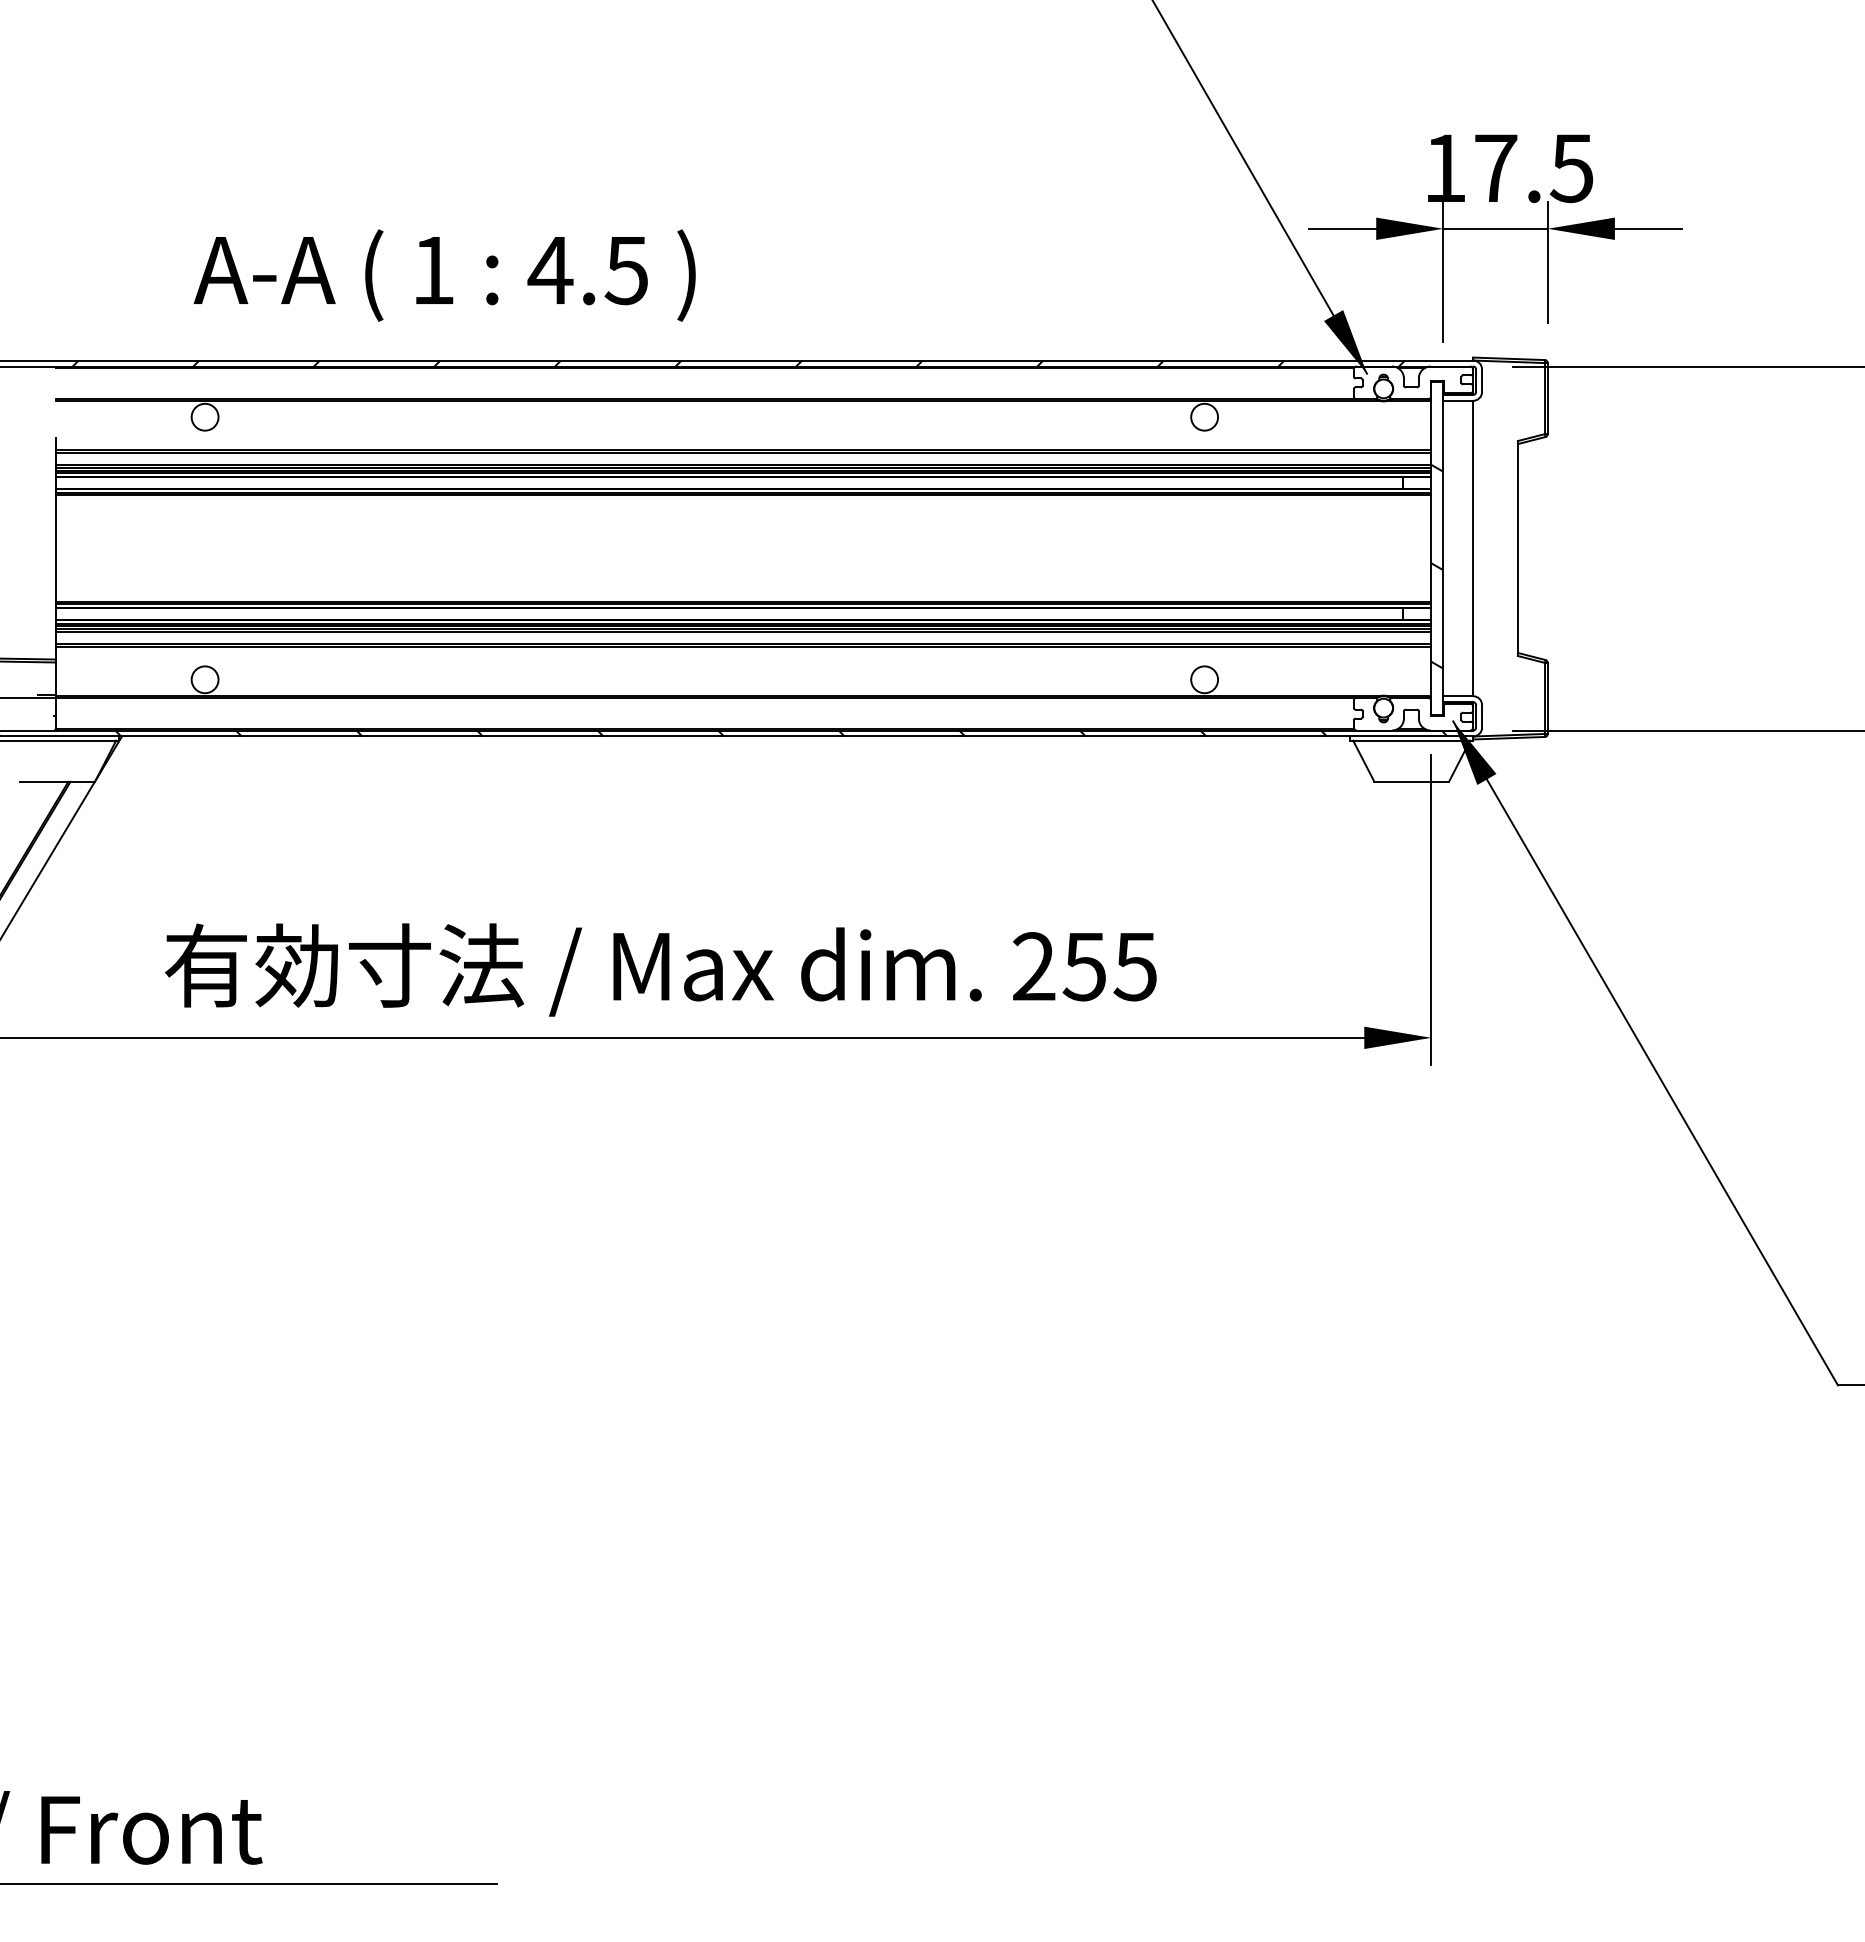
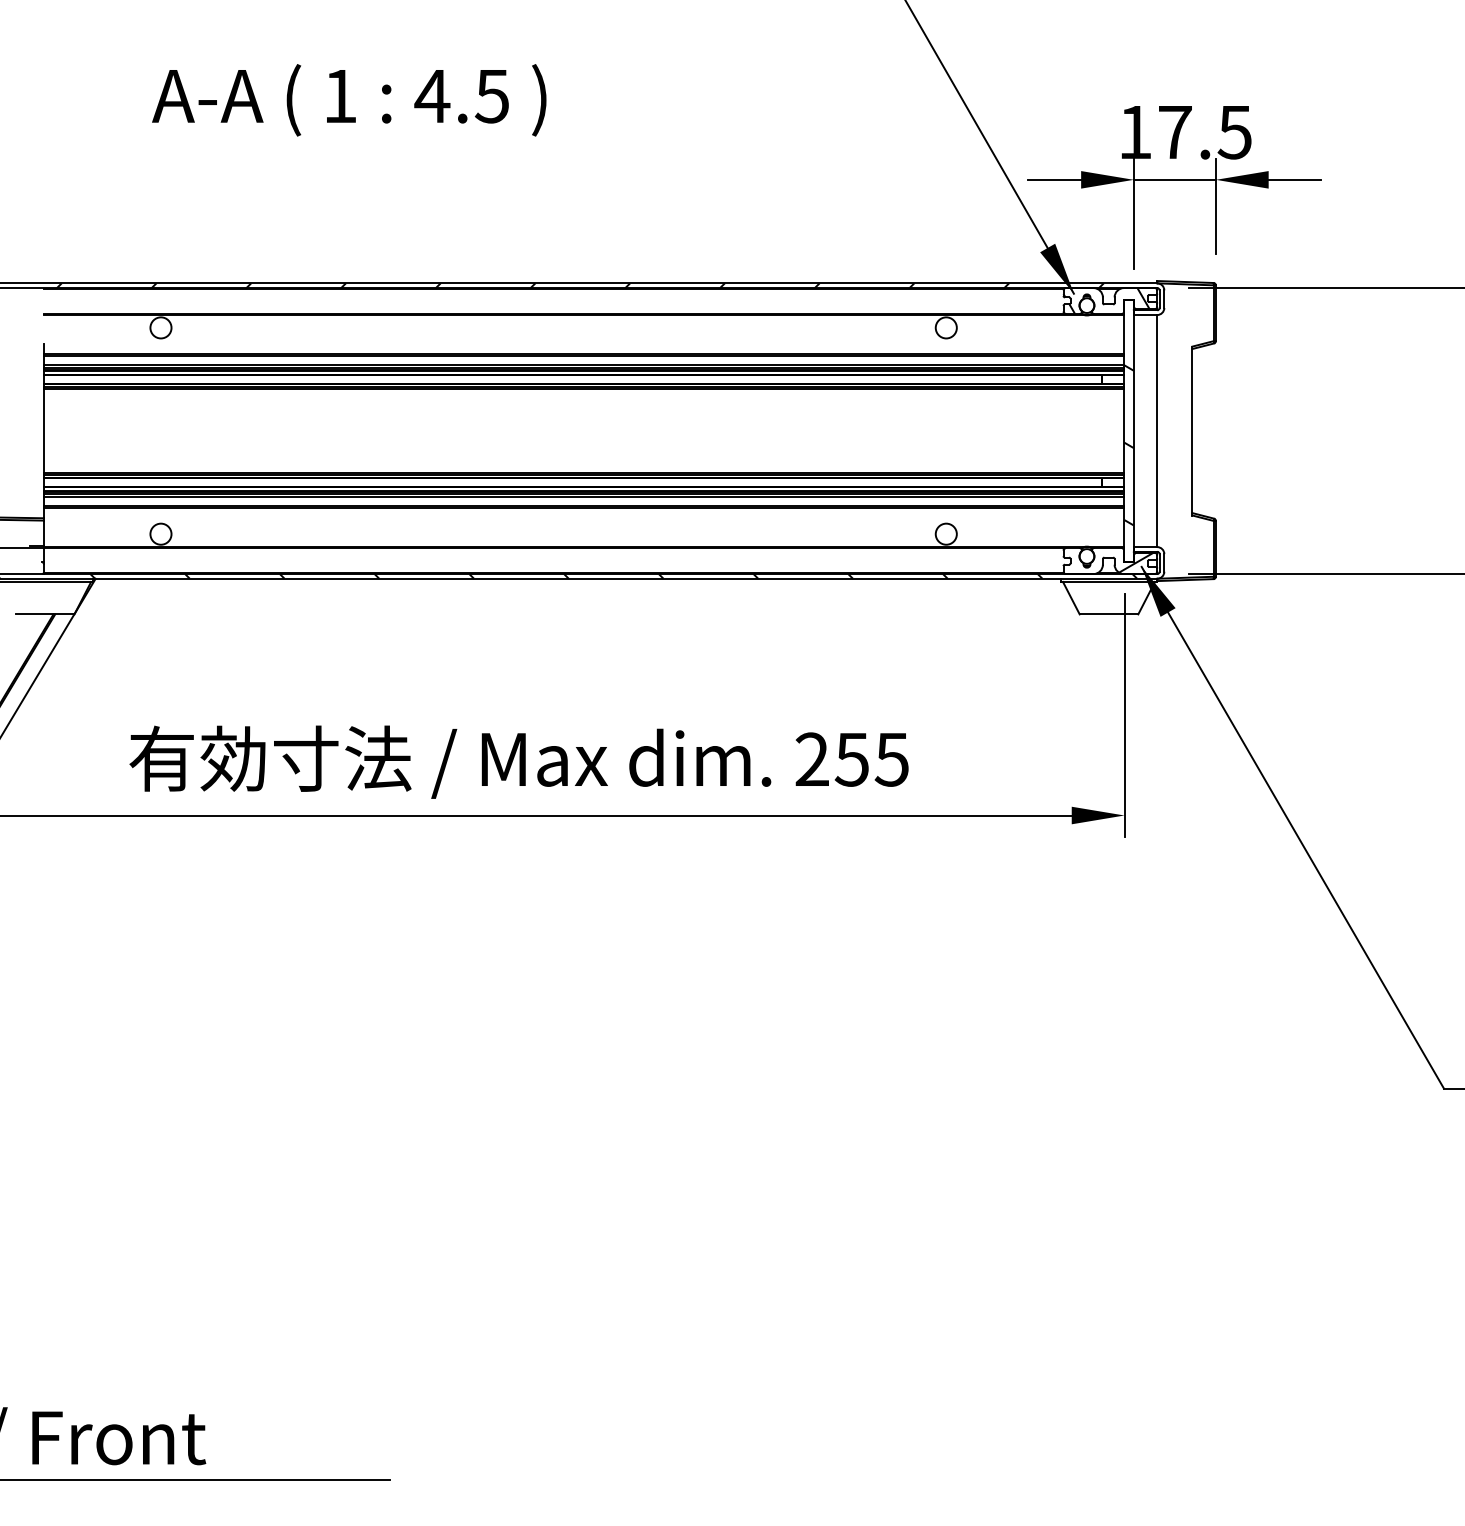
text: (444, 275) -> (349, 100), moved
hatch: (1408, 382) -> (1106, 300), added
hatch: (1445, 715) -> (1135, 562), added

